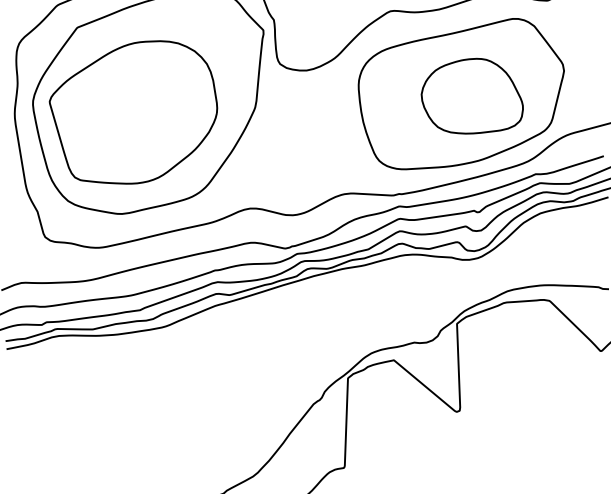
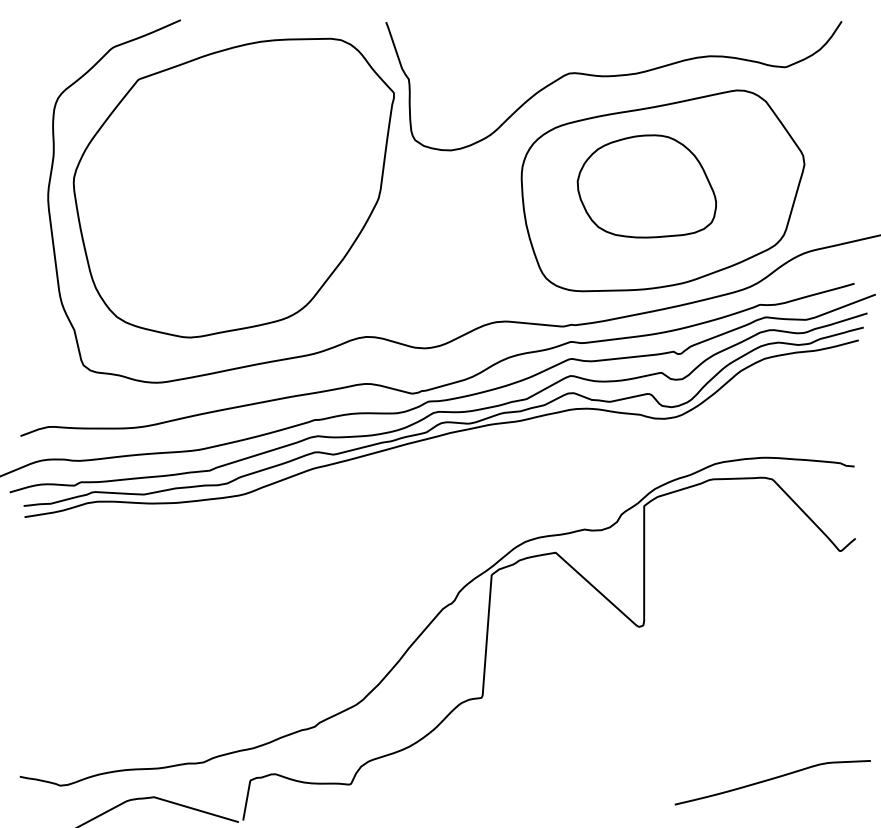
part: (471, 96) -> (646, 186), moved
part: (133, 112) -> (211, 199), removed

